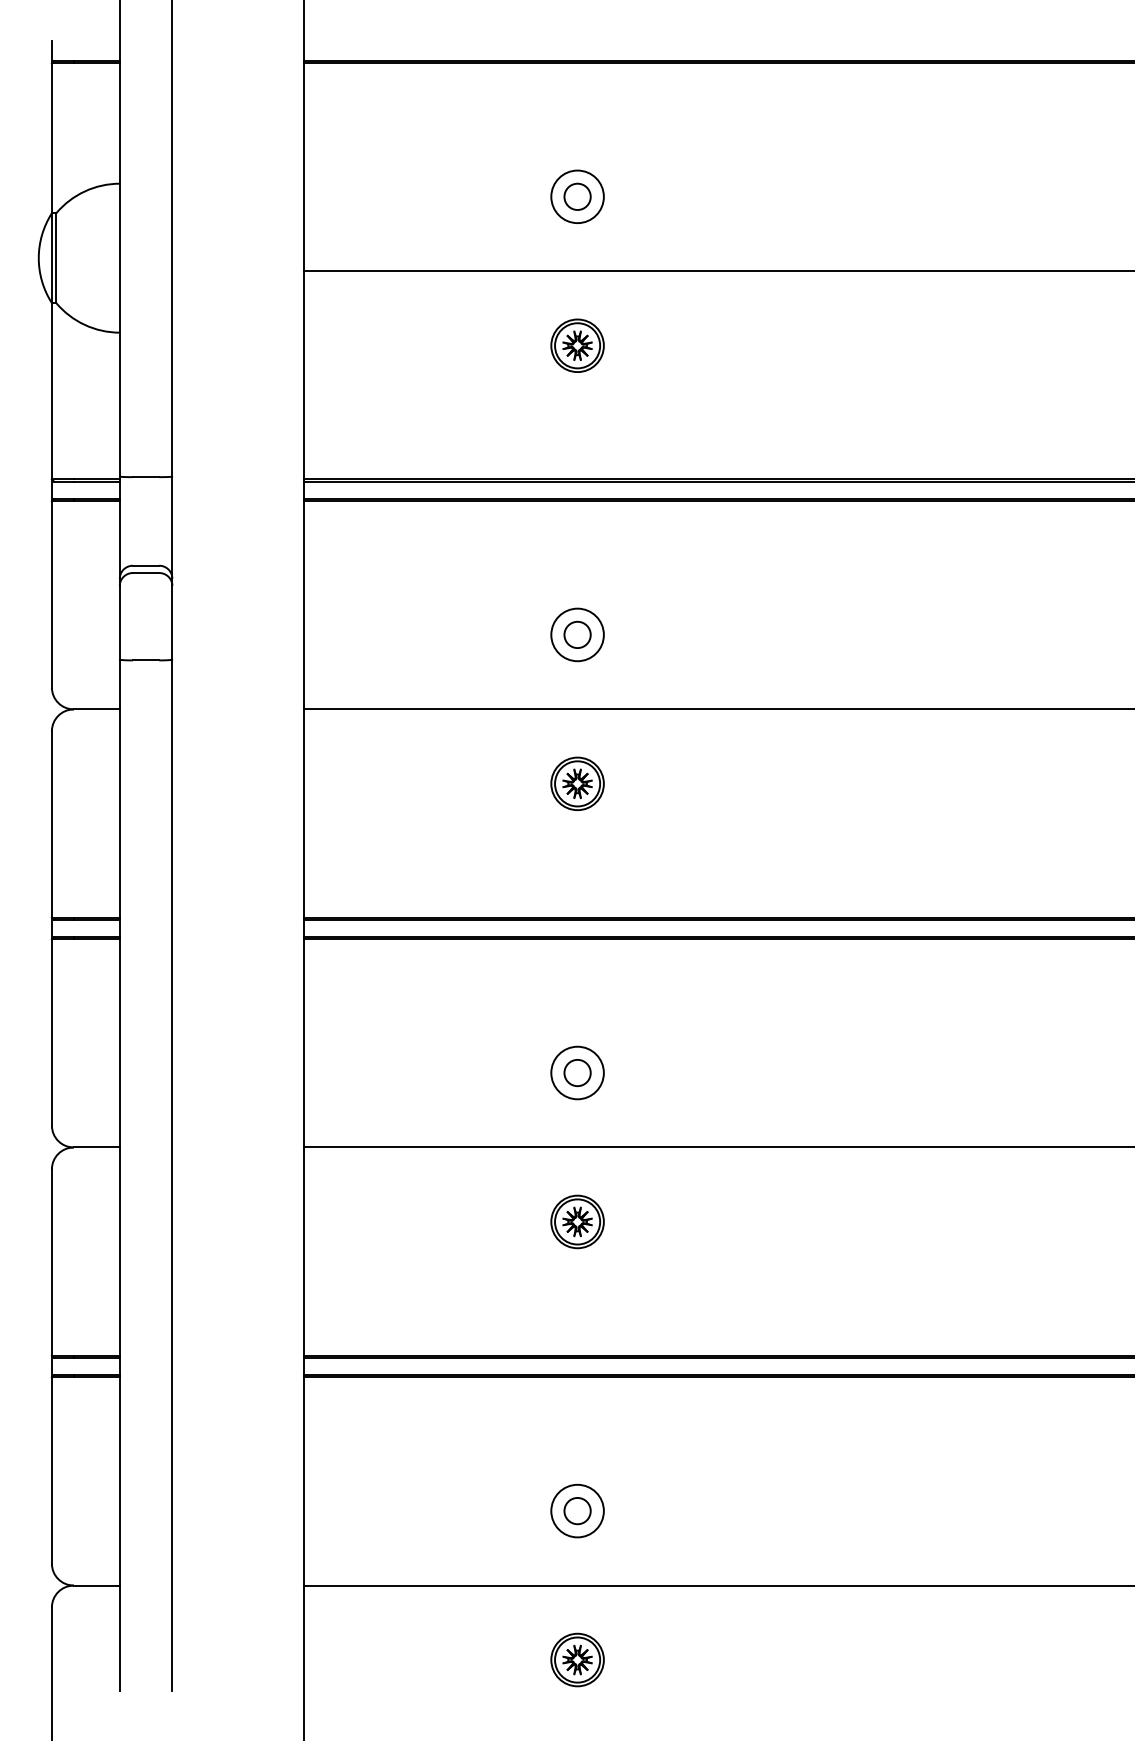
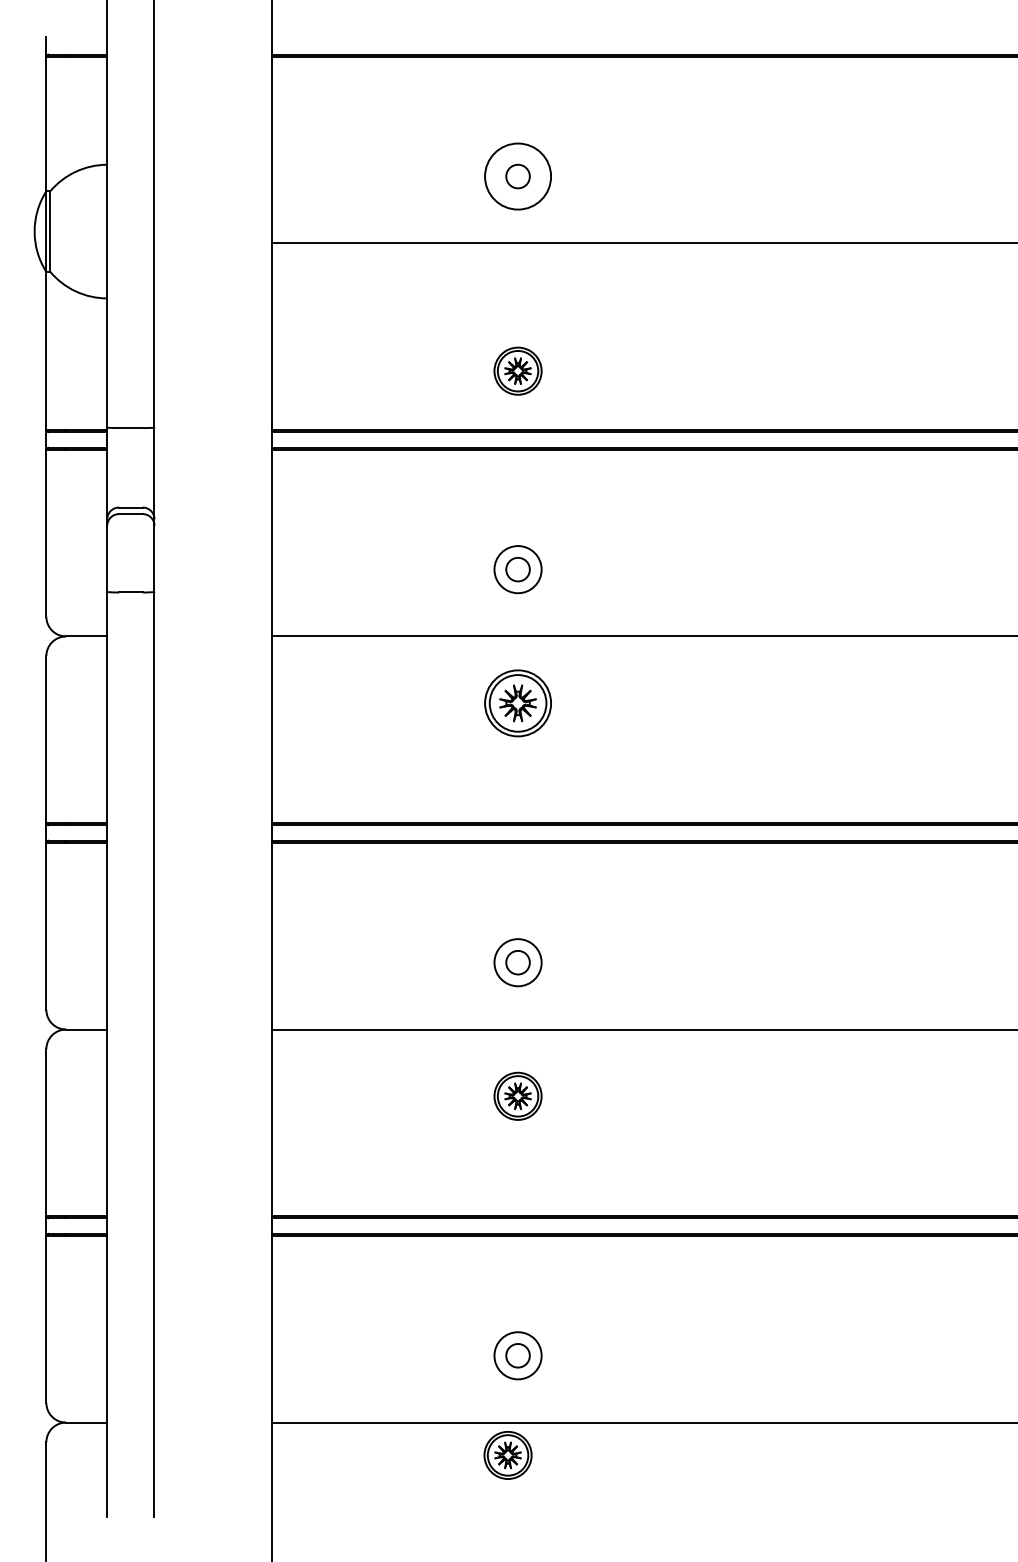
circle: (576, 196) -> (517, 176), size x1.4
part: (576, 345) -> (517, 370), moved
part: (576, 783) -> (517, 702), size x1.4
part: (576, 1660) -> (507, 1455), moved

